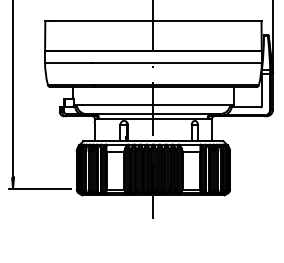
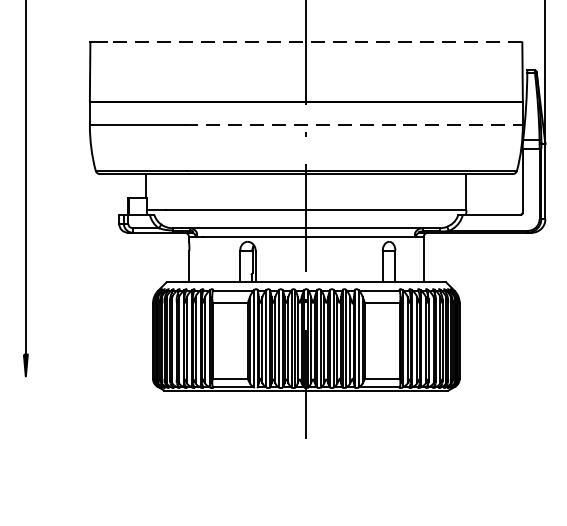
line: (157, 21) -> (314, 43), solid -> dashed
line: (176, 62) -> (352, 125), solid -> dashed
line: (39, 188) -> (78, 376), removed

